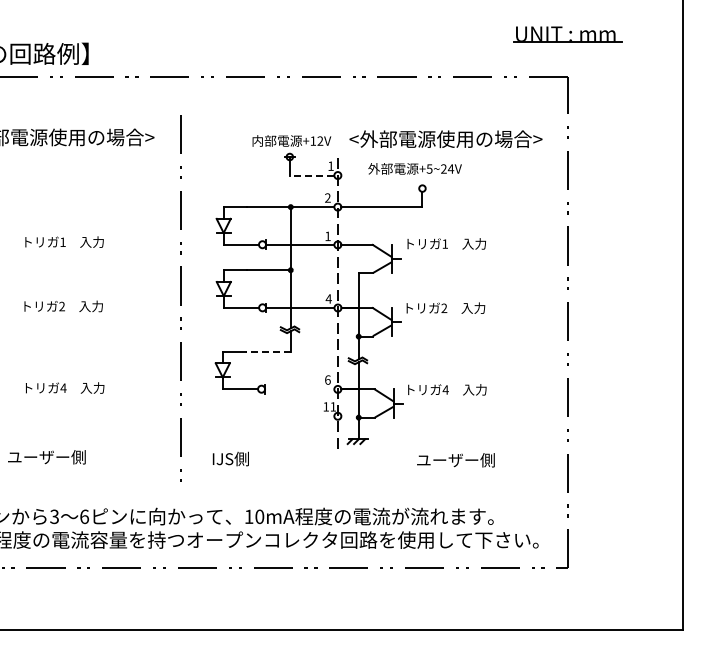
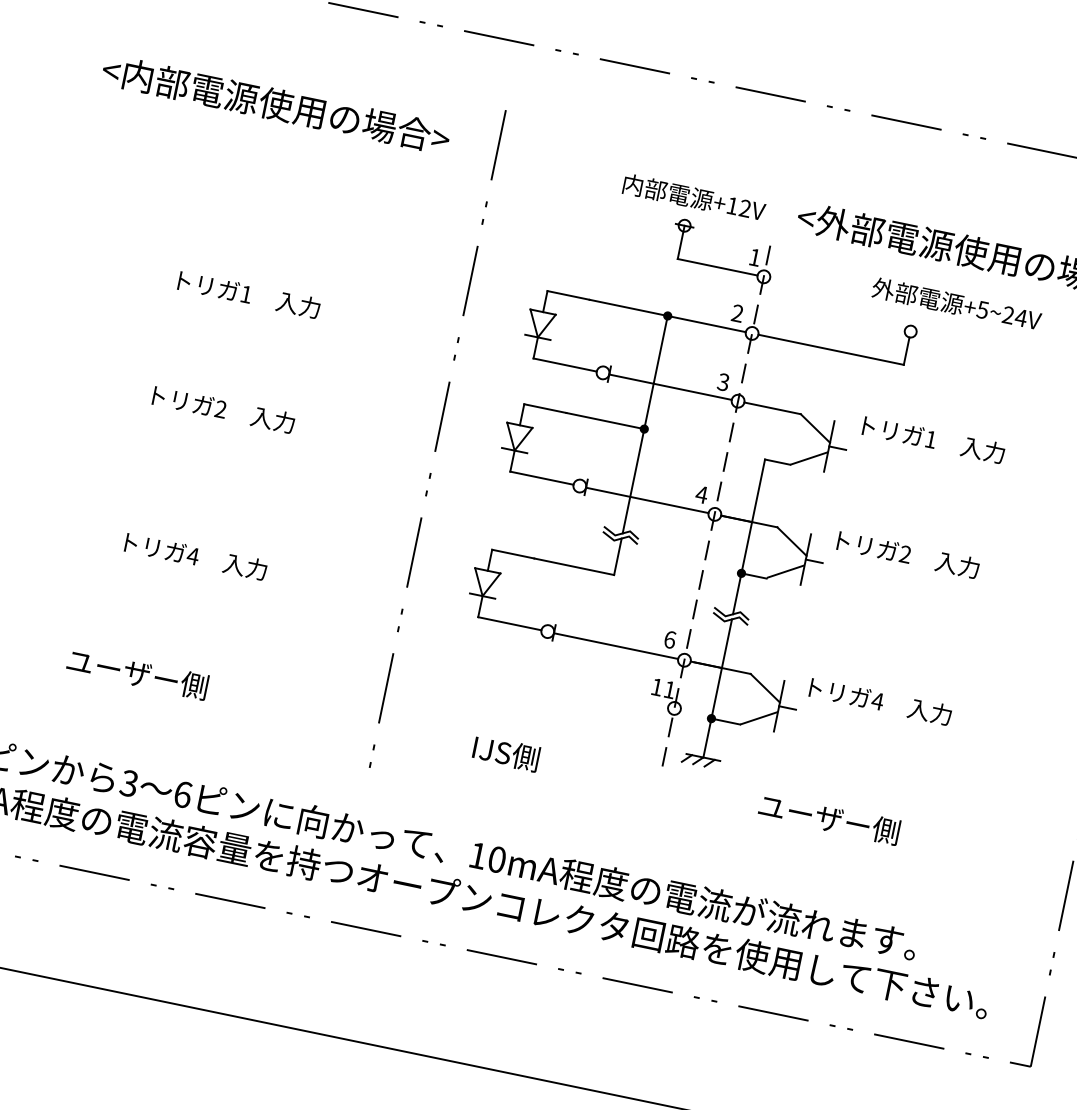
text: (414, 168) -> (955, 303), moved
line: (311, 175) -> (716, 266), dashed -> solid
text: (327, 236) -> (722, 382), 1 -> 3
line: (268, 351) -> (574, 566), dashed -> solid
line: (299, 389) -> (615, 646), added
text: (230, 458) -> (505, 752), moved
text: (455, 460) -> (828, 819), moved

